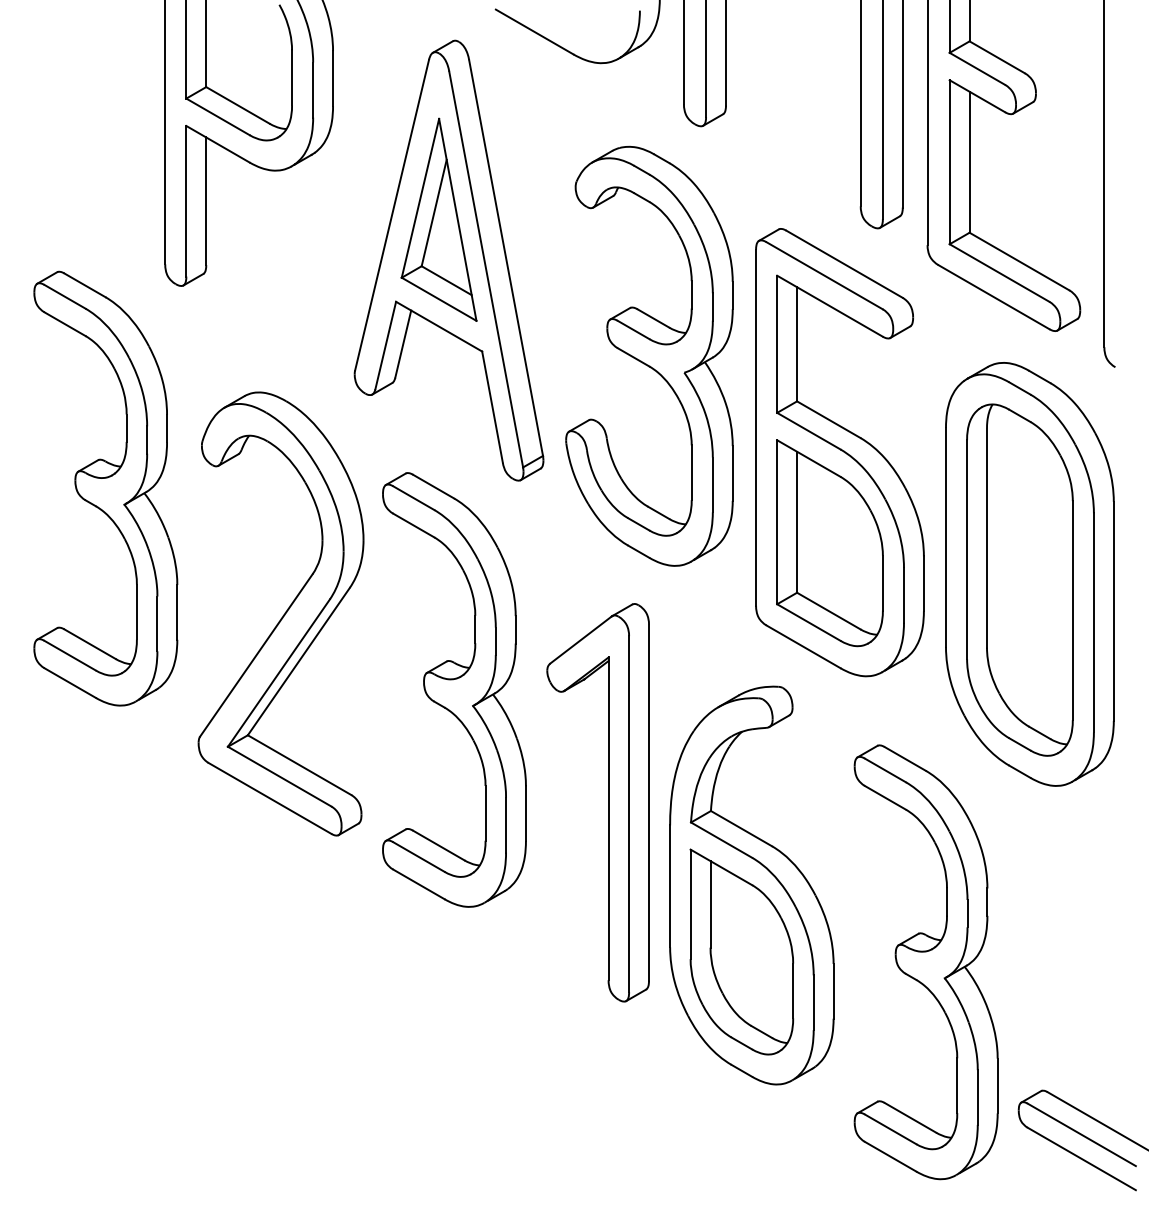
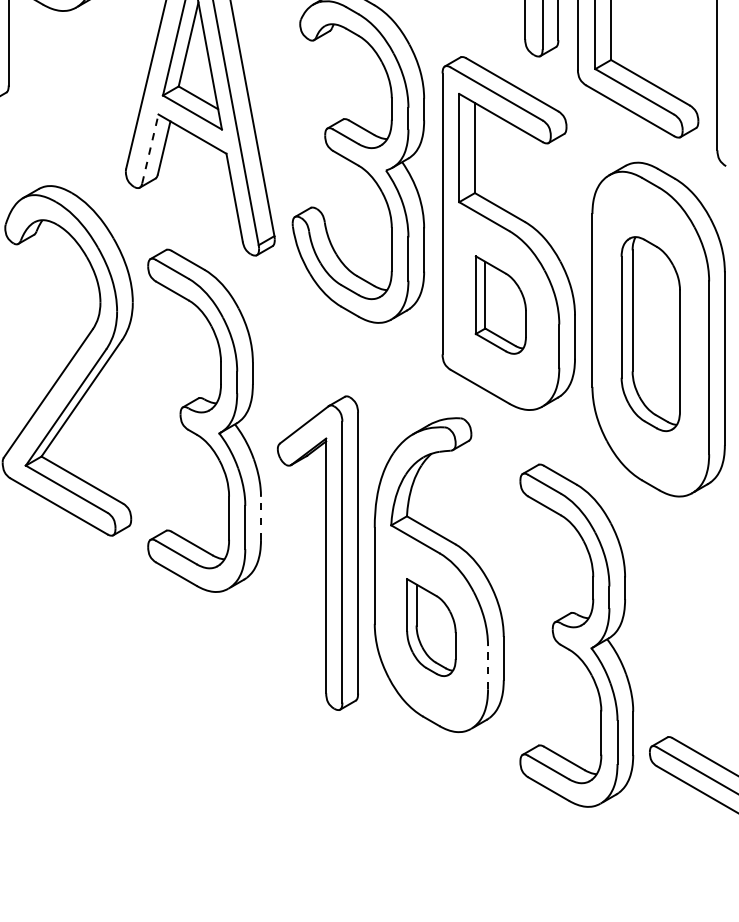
line: (385, 345) -> (150, 148), solid -> dashed
part: (829, 543) -> (500, 305), size x0.6
part: (1019, 579) -> (650, 333), size x0.7
part: (608, 802) -> (326, 553), moved
line: (525, 813) -> (260, 518), solid -> dashed
part: (741, 951) -> (431, 627), size x0.6
line: (813, 1002) -> (487, 667), solid -> dashed

